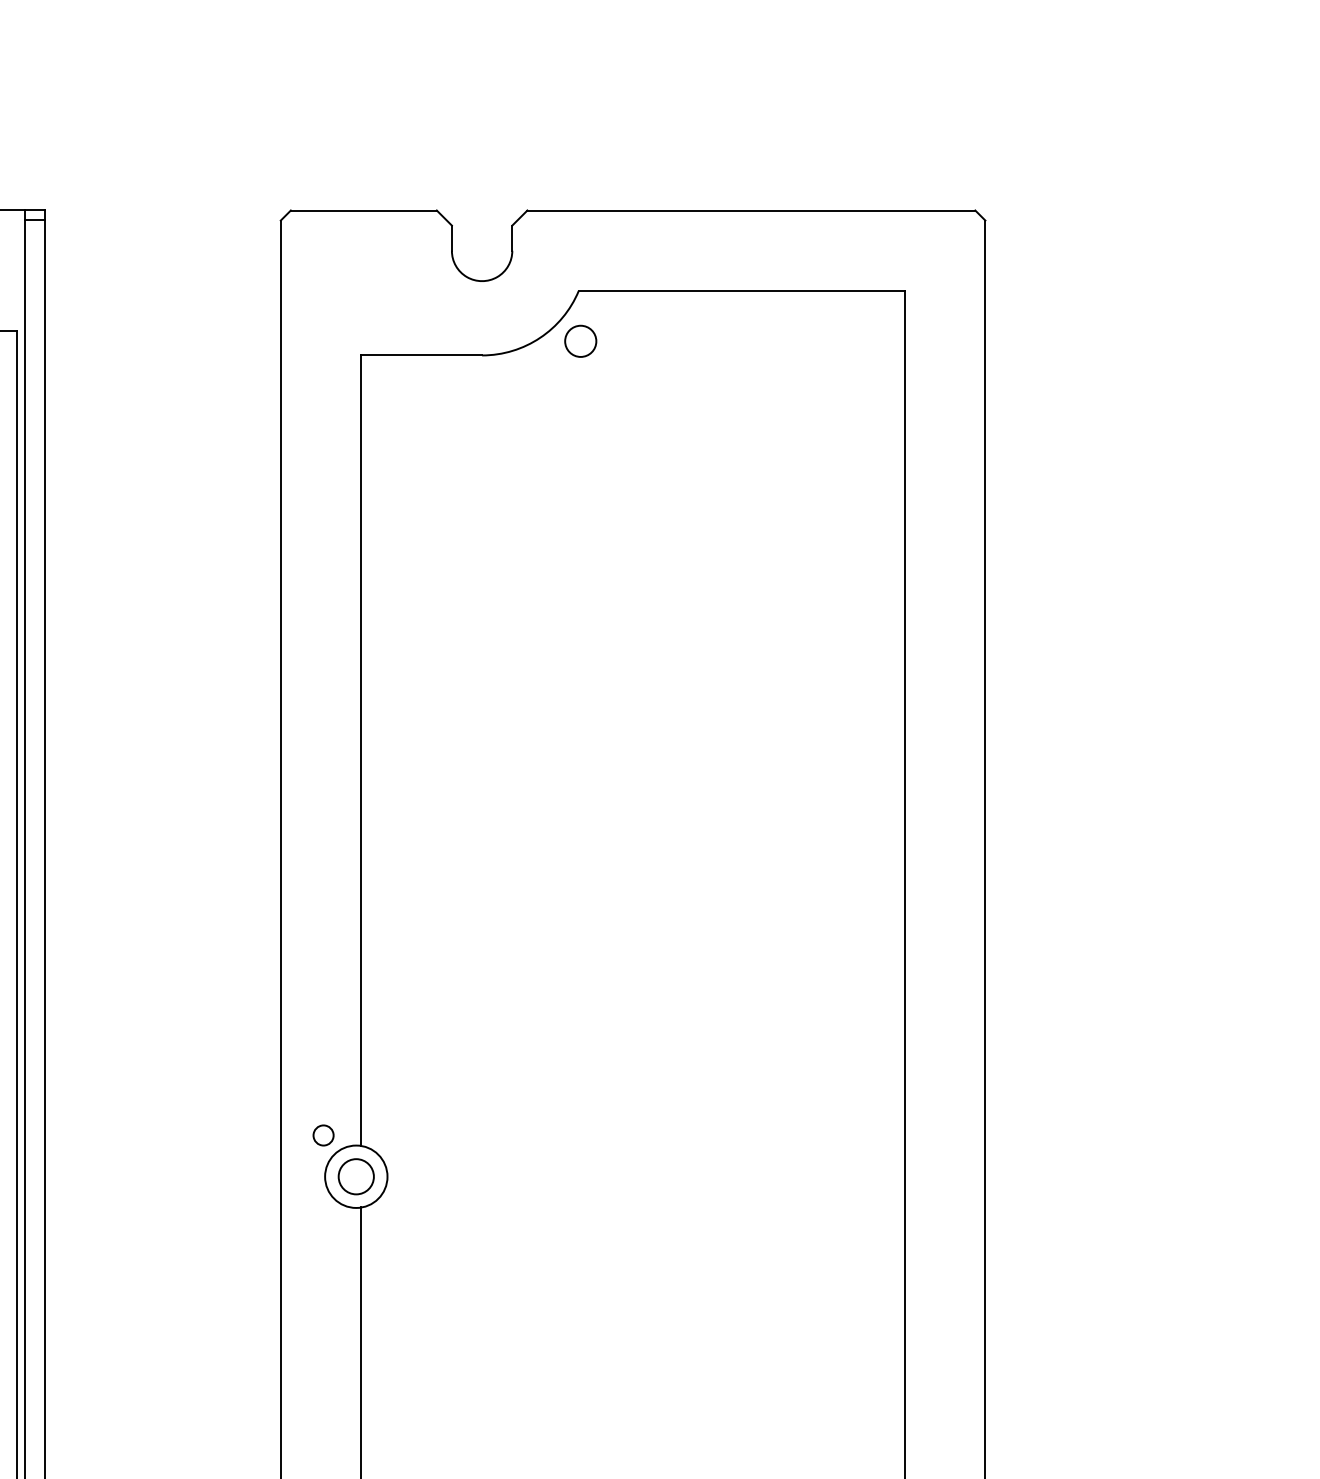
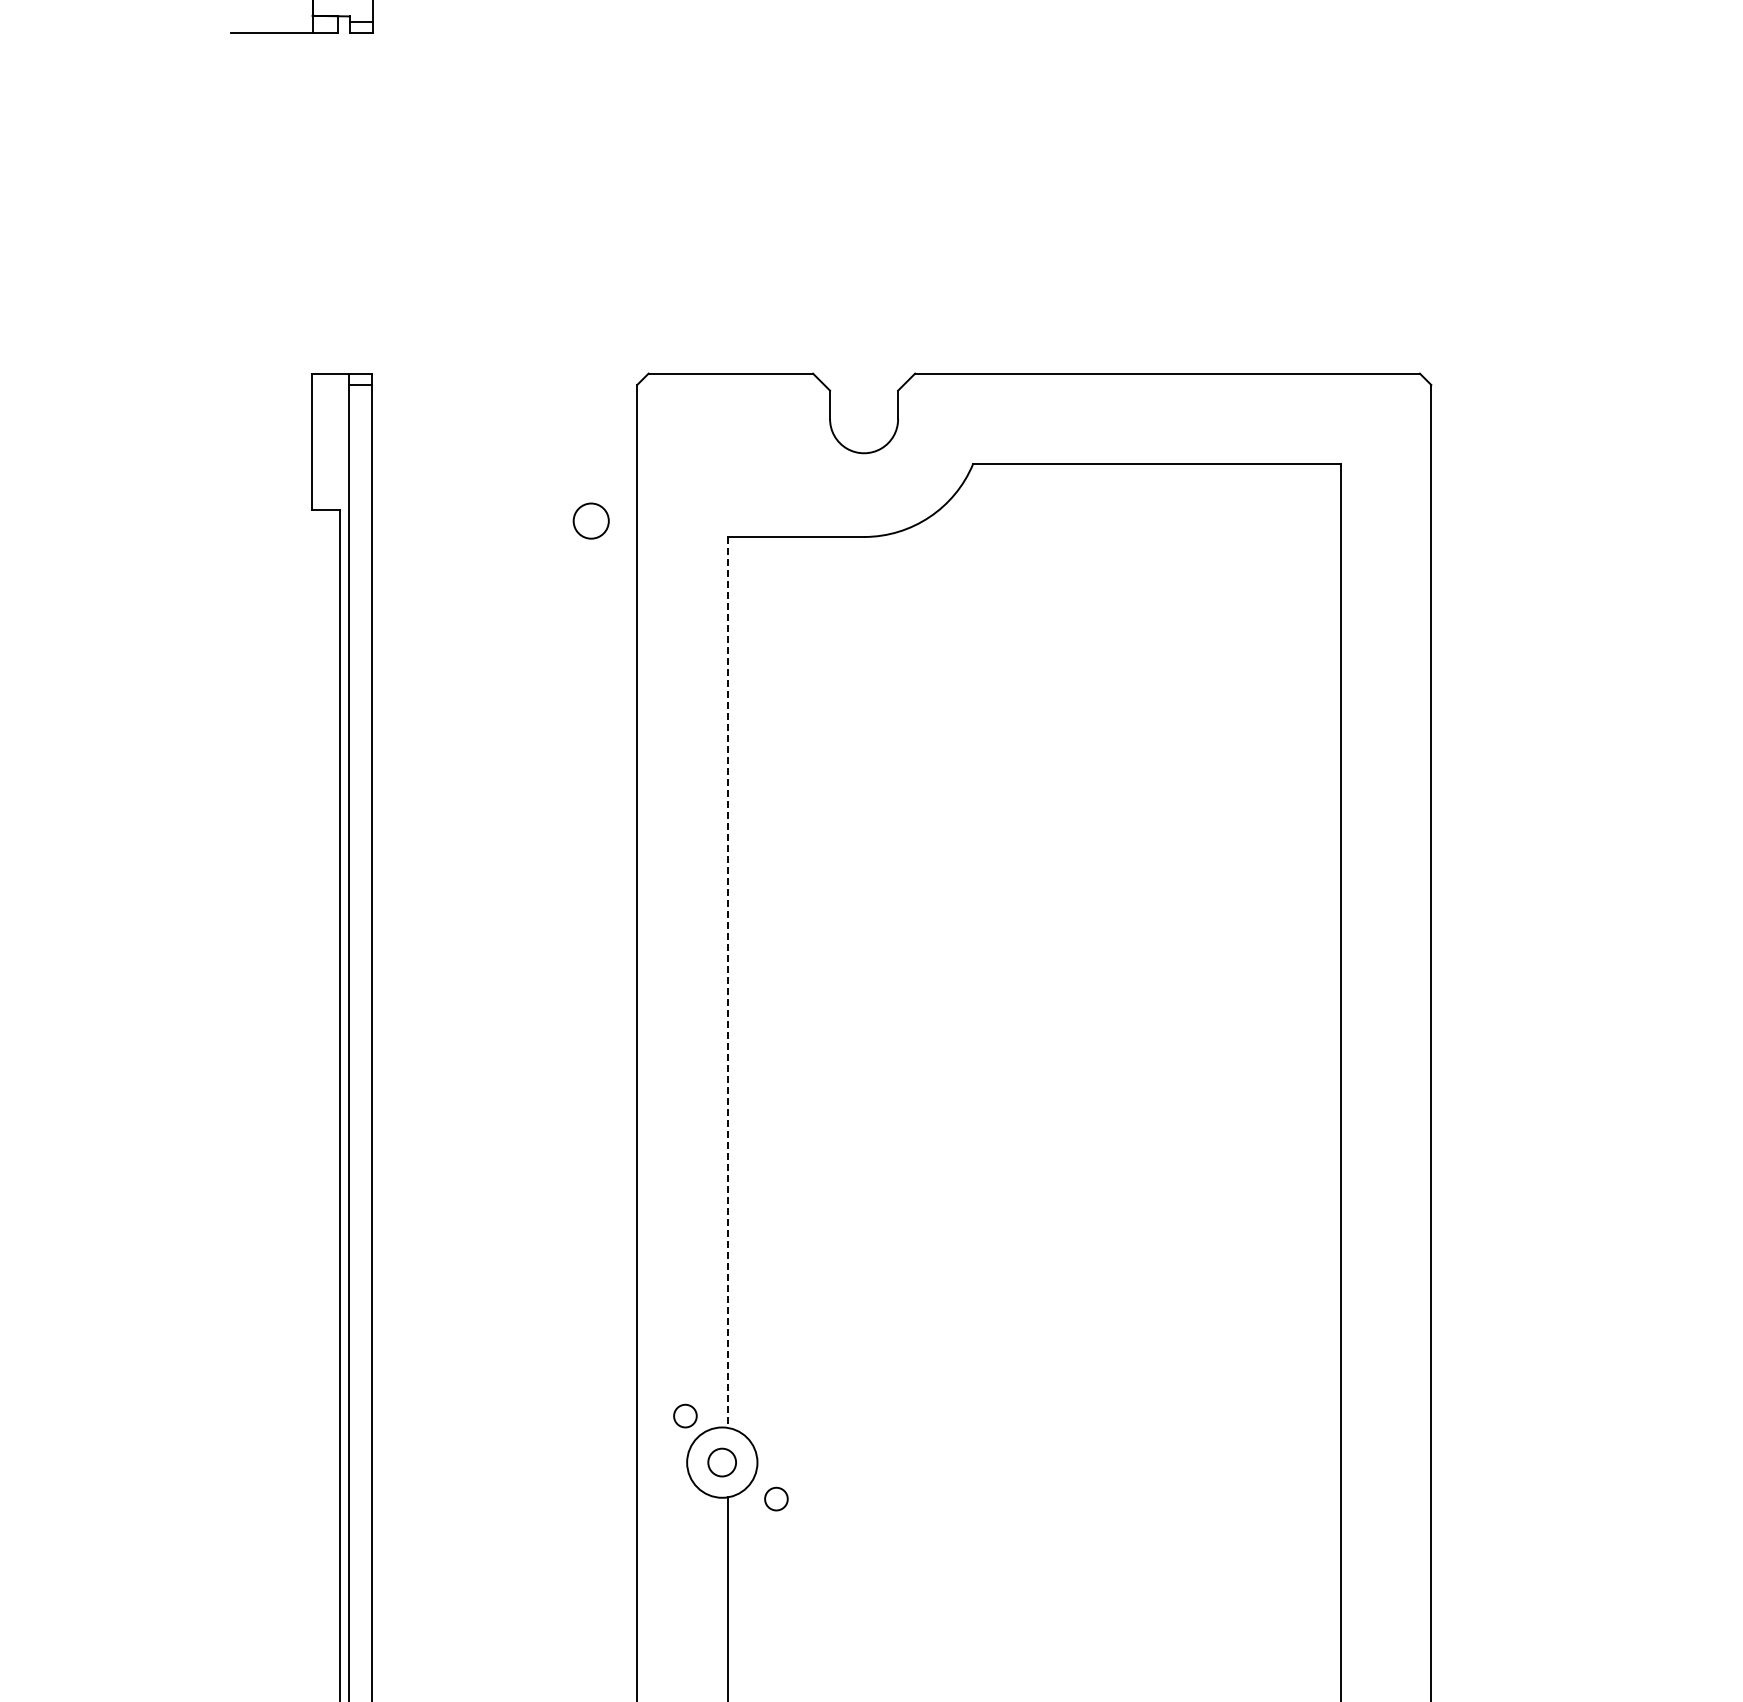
circle: (580, 340) -> (590, 520), moved
line: (360, 750) -> (727, 982), solid -> dashed
circle: (355, 1176) -> (721, 1462), size x0.7
circle: (404, 1208) -> (776, 1498), added

